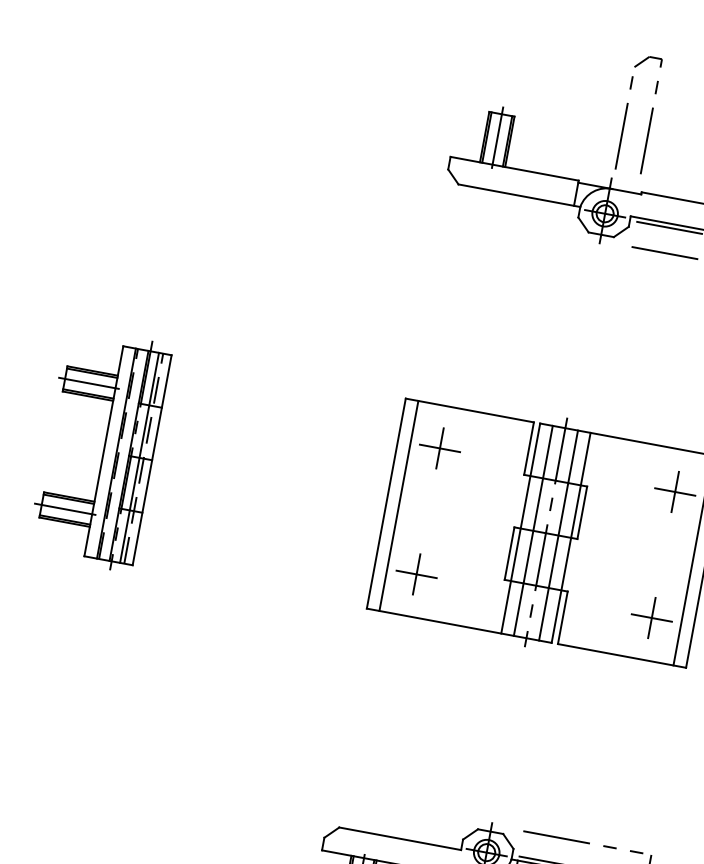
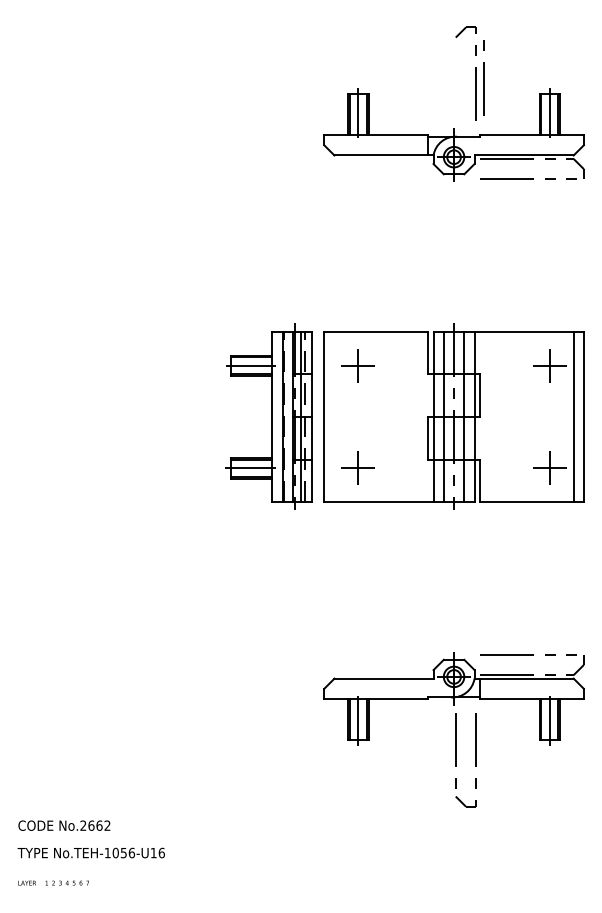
line: (623, 122) -> (483, 77), moved
part: (99, 449) -> (268, 416), moved
line: (399, 505) -> (334, 416), removed

